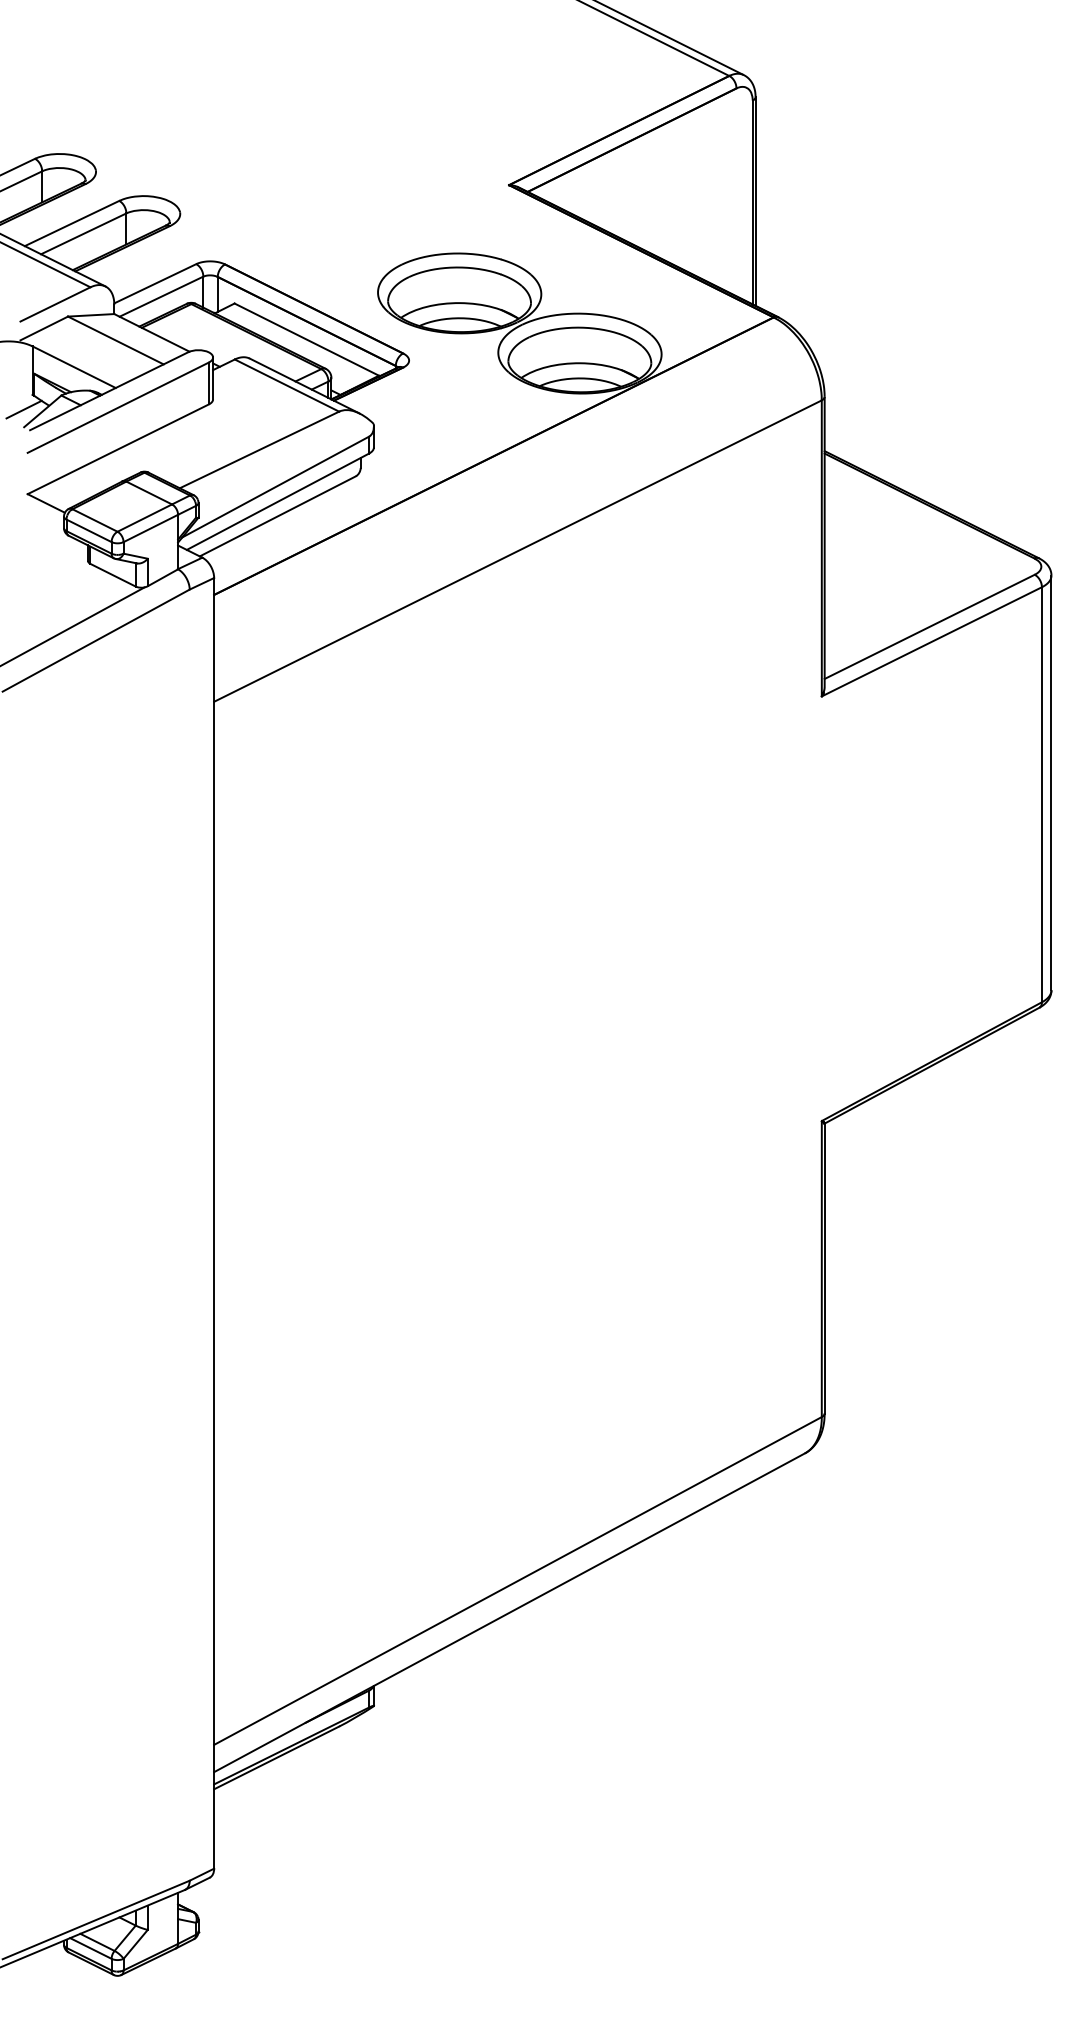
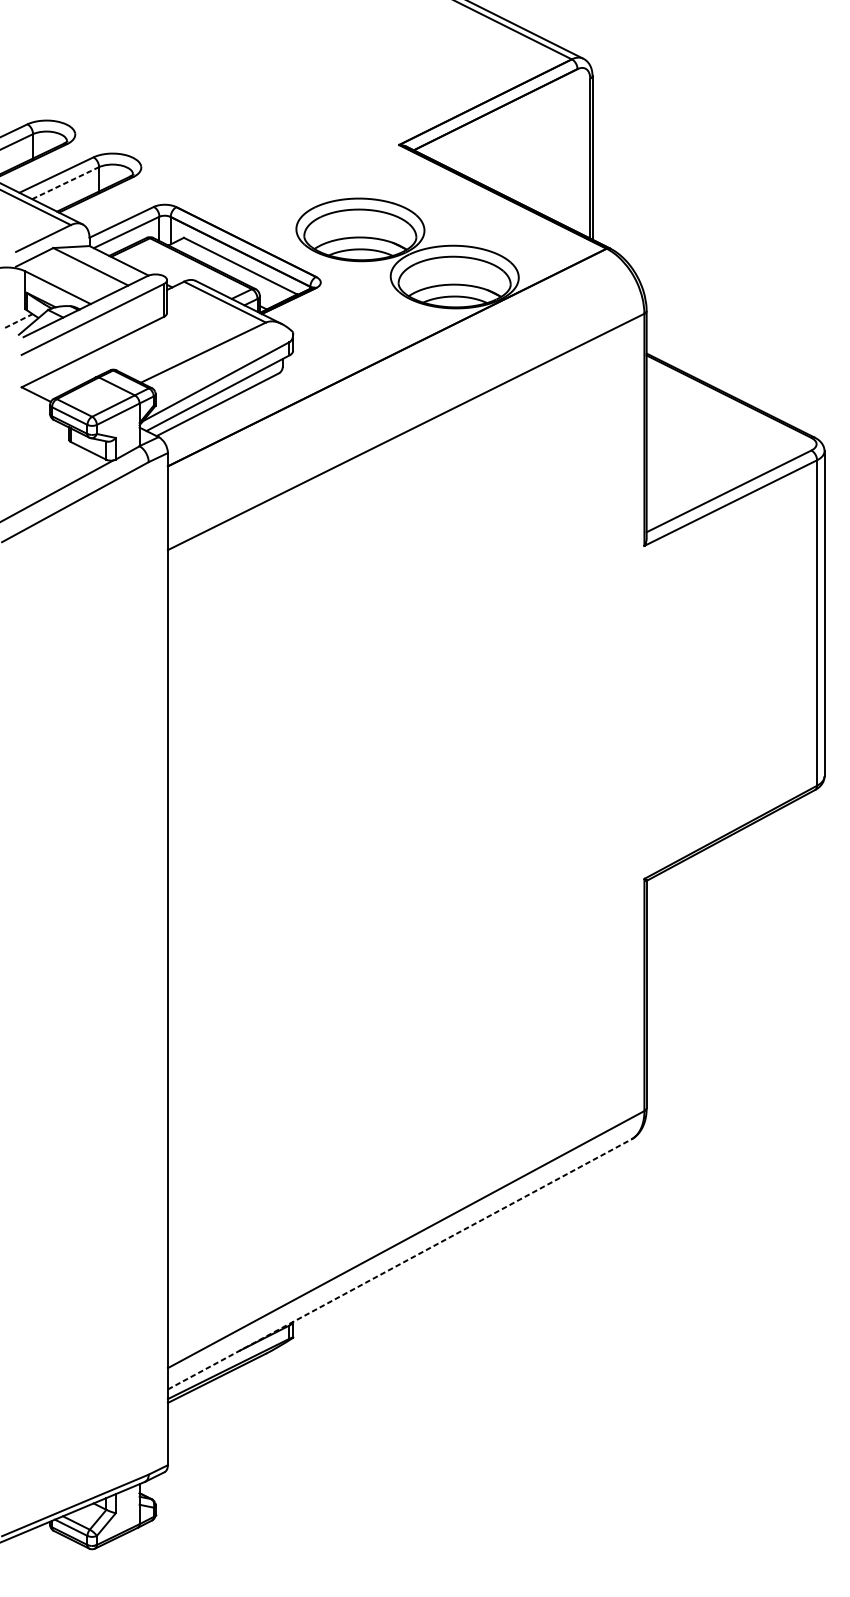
line: (84, 233) -> (66, 182), solid -> dashed
line: (24, 409) -> (19, 320), solid -> dashed
line: (509, 1612) -> (399, 1264), solid -> dashed

